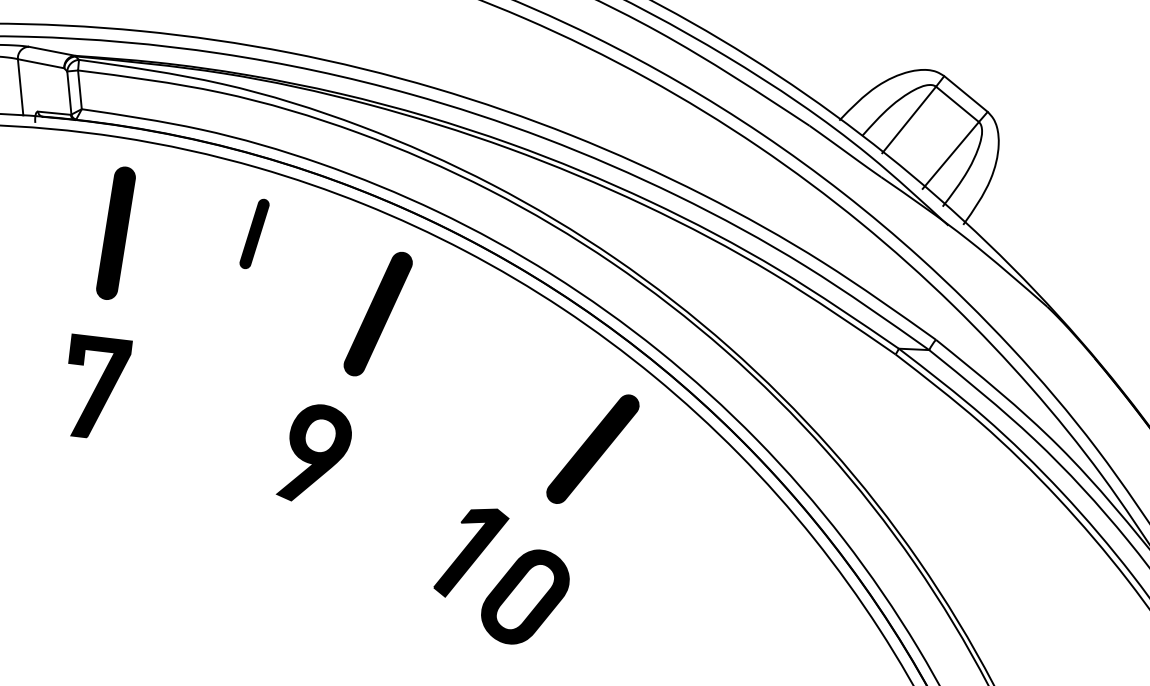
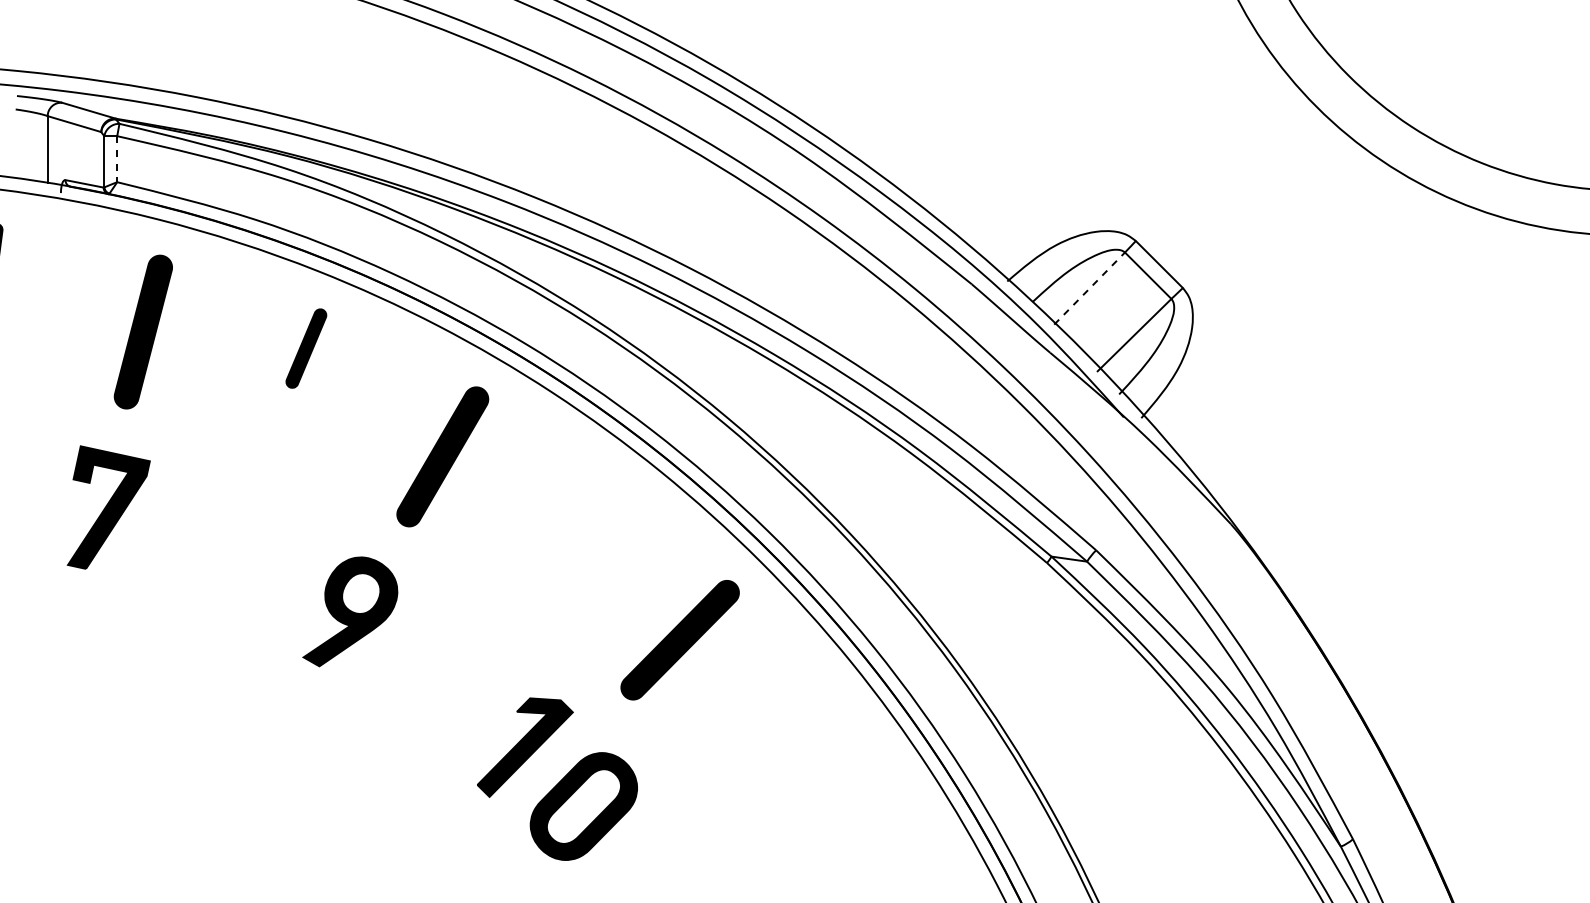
line: (80, 90) -> (117, 159), solid -> dashed
line: (909, 119) -> (1089, 288), solid -> dashed

